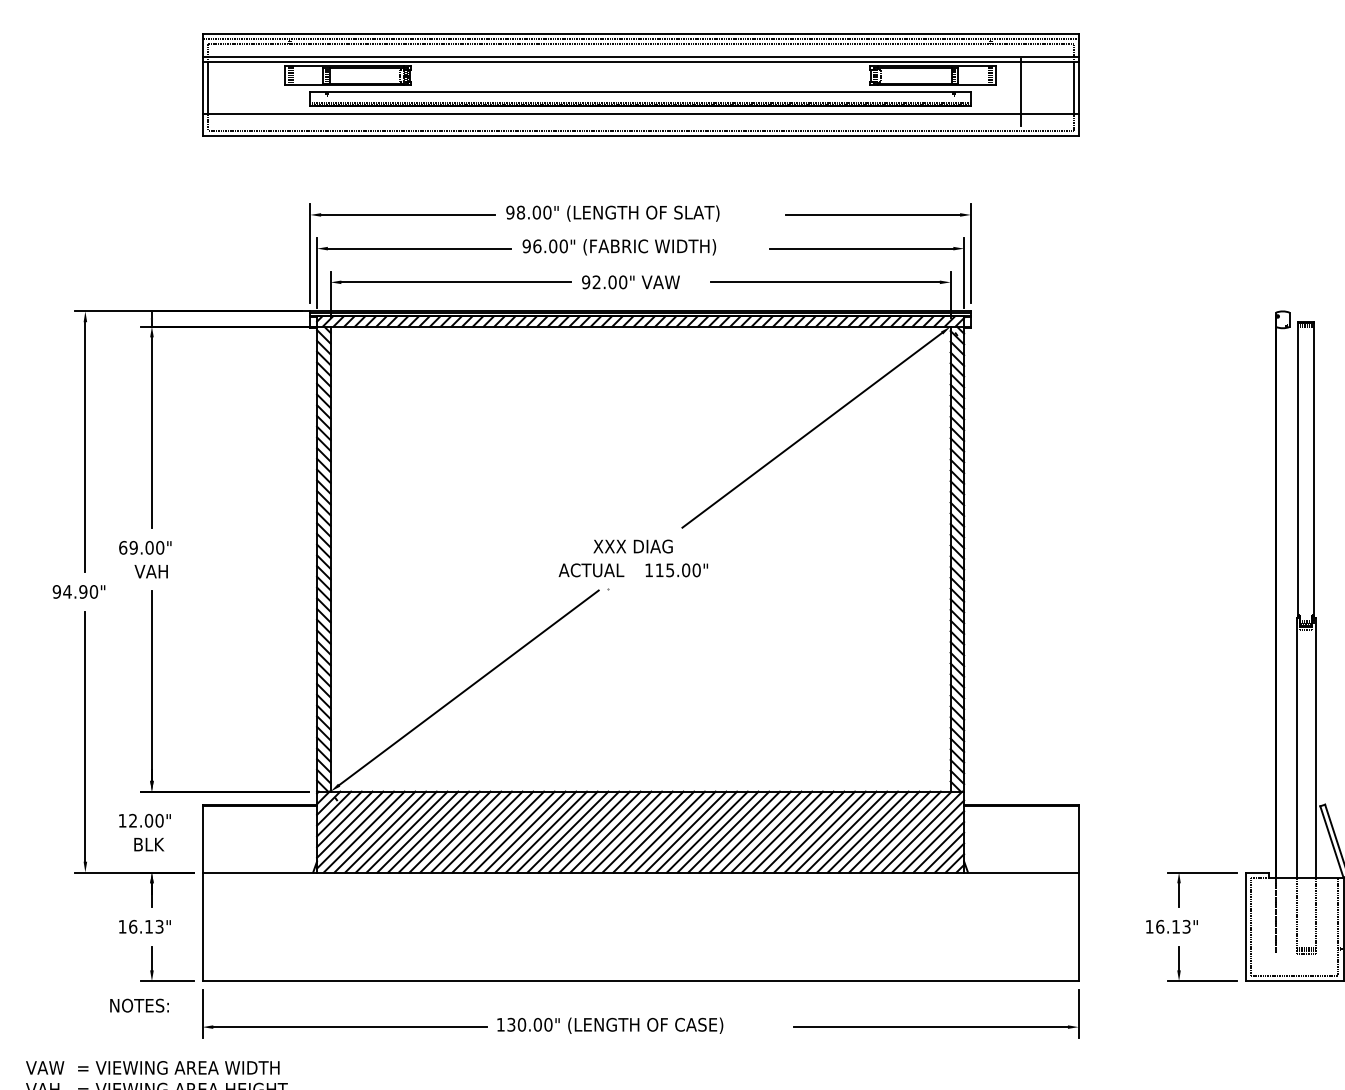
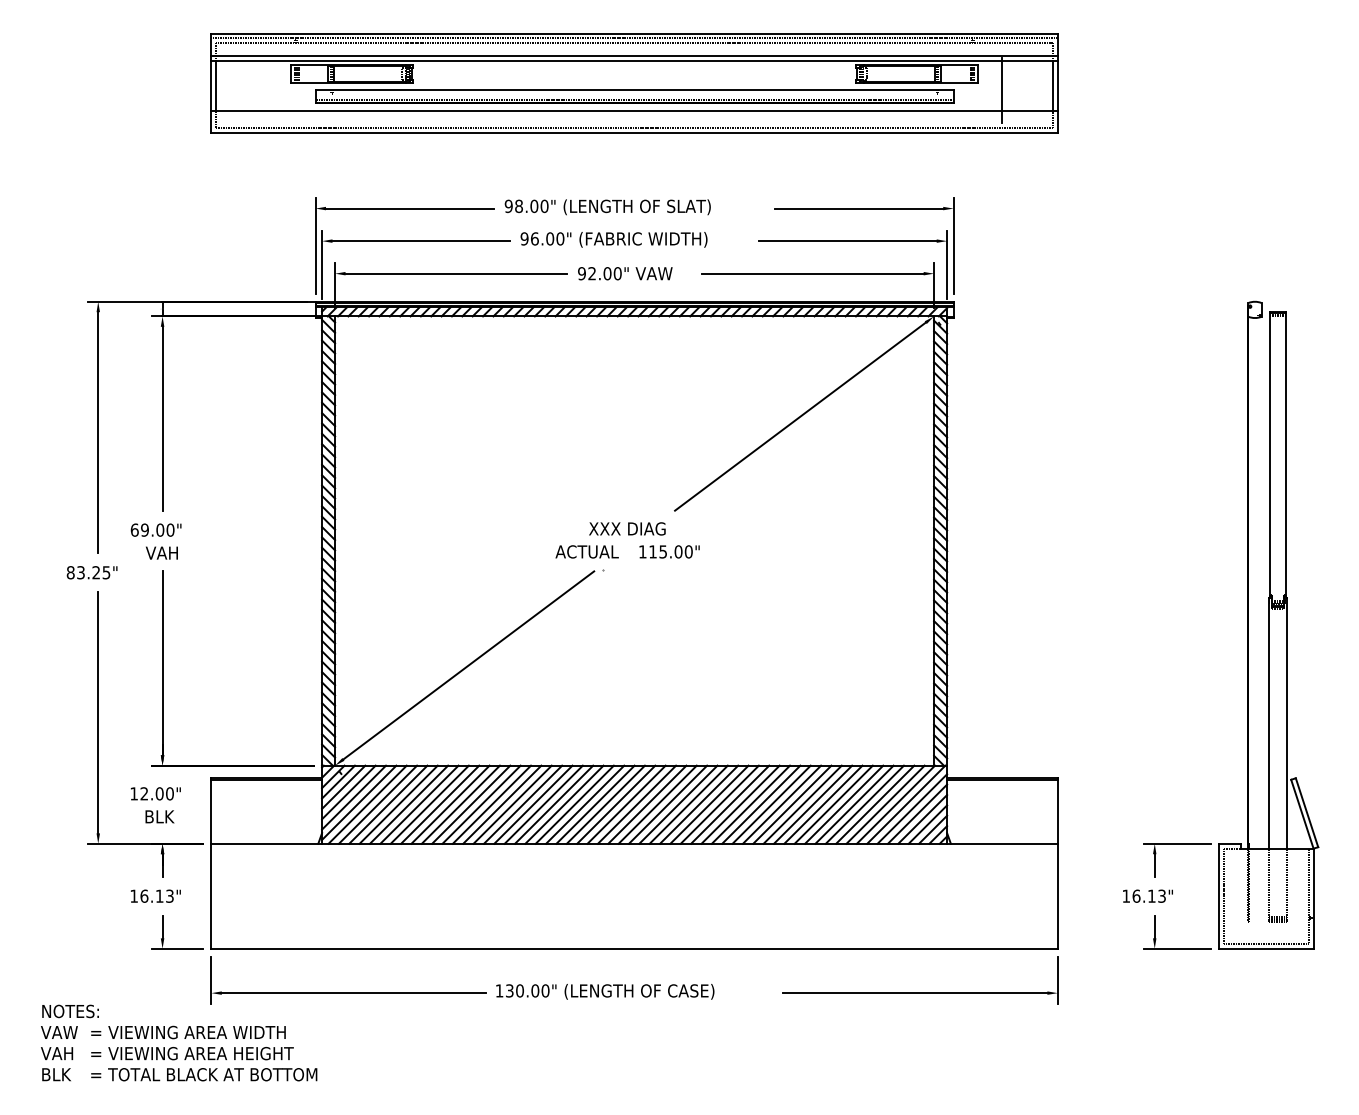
text: (75, 591) -> (88, 572), 94.90" -> 83.25"
text: (139, 1005) -> (70, 1011), moved

